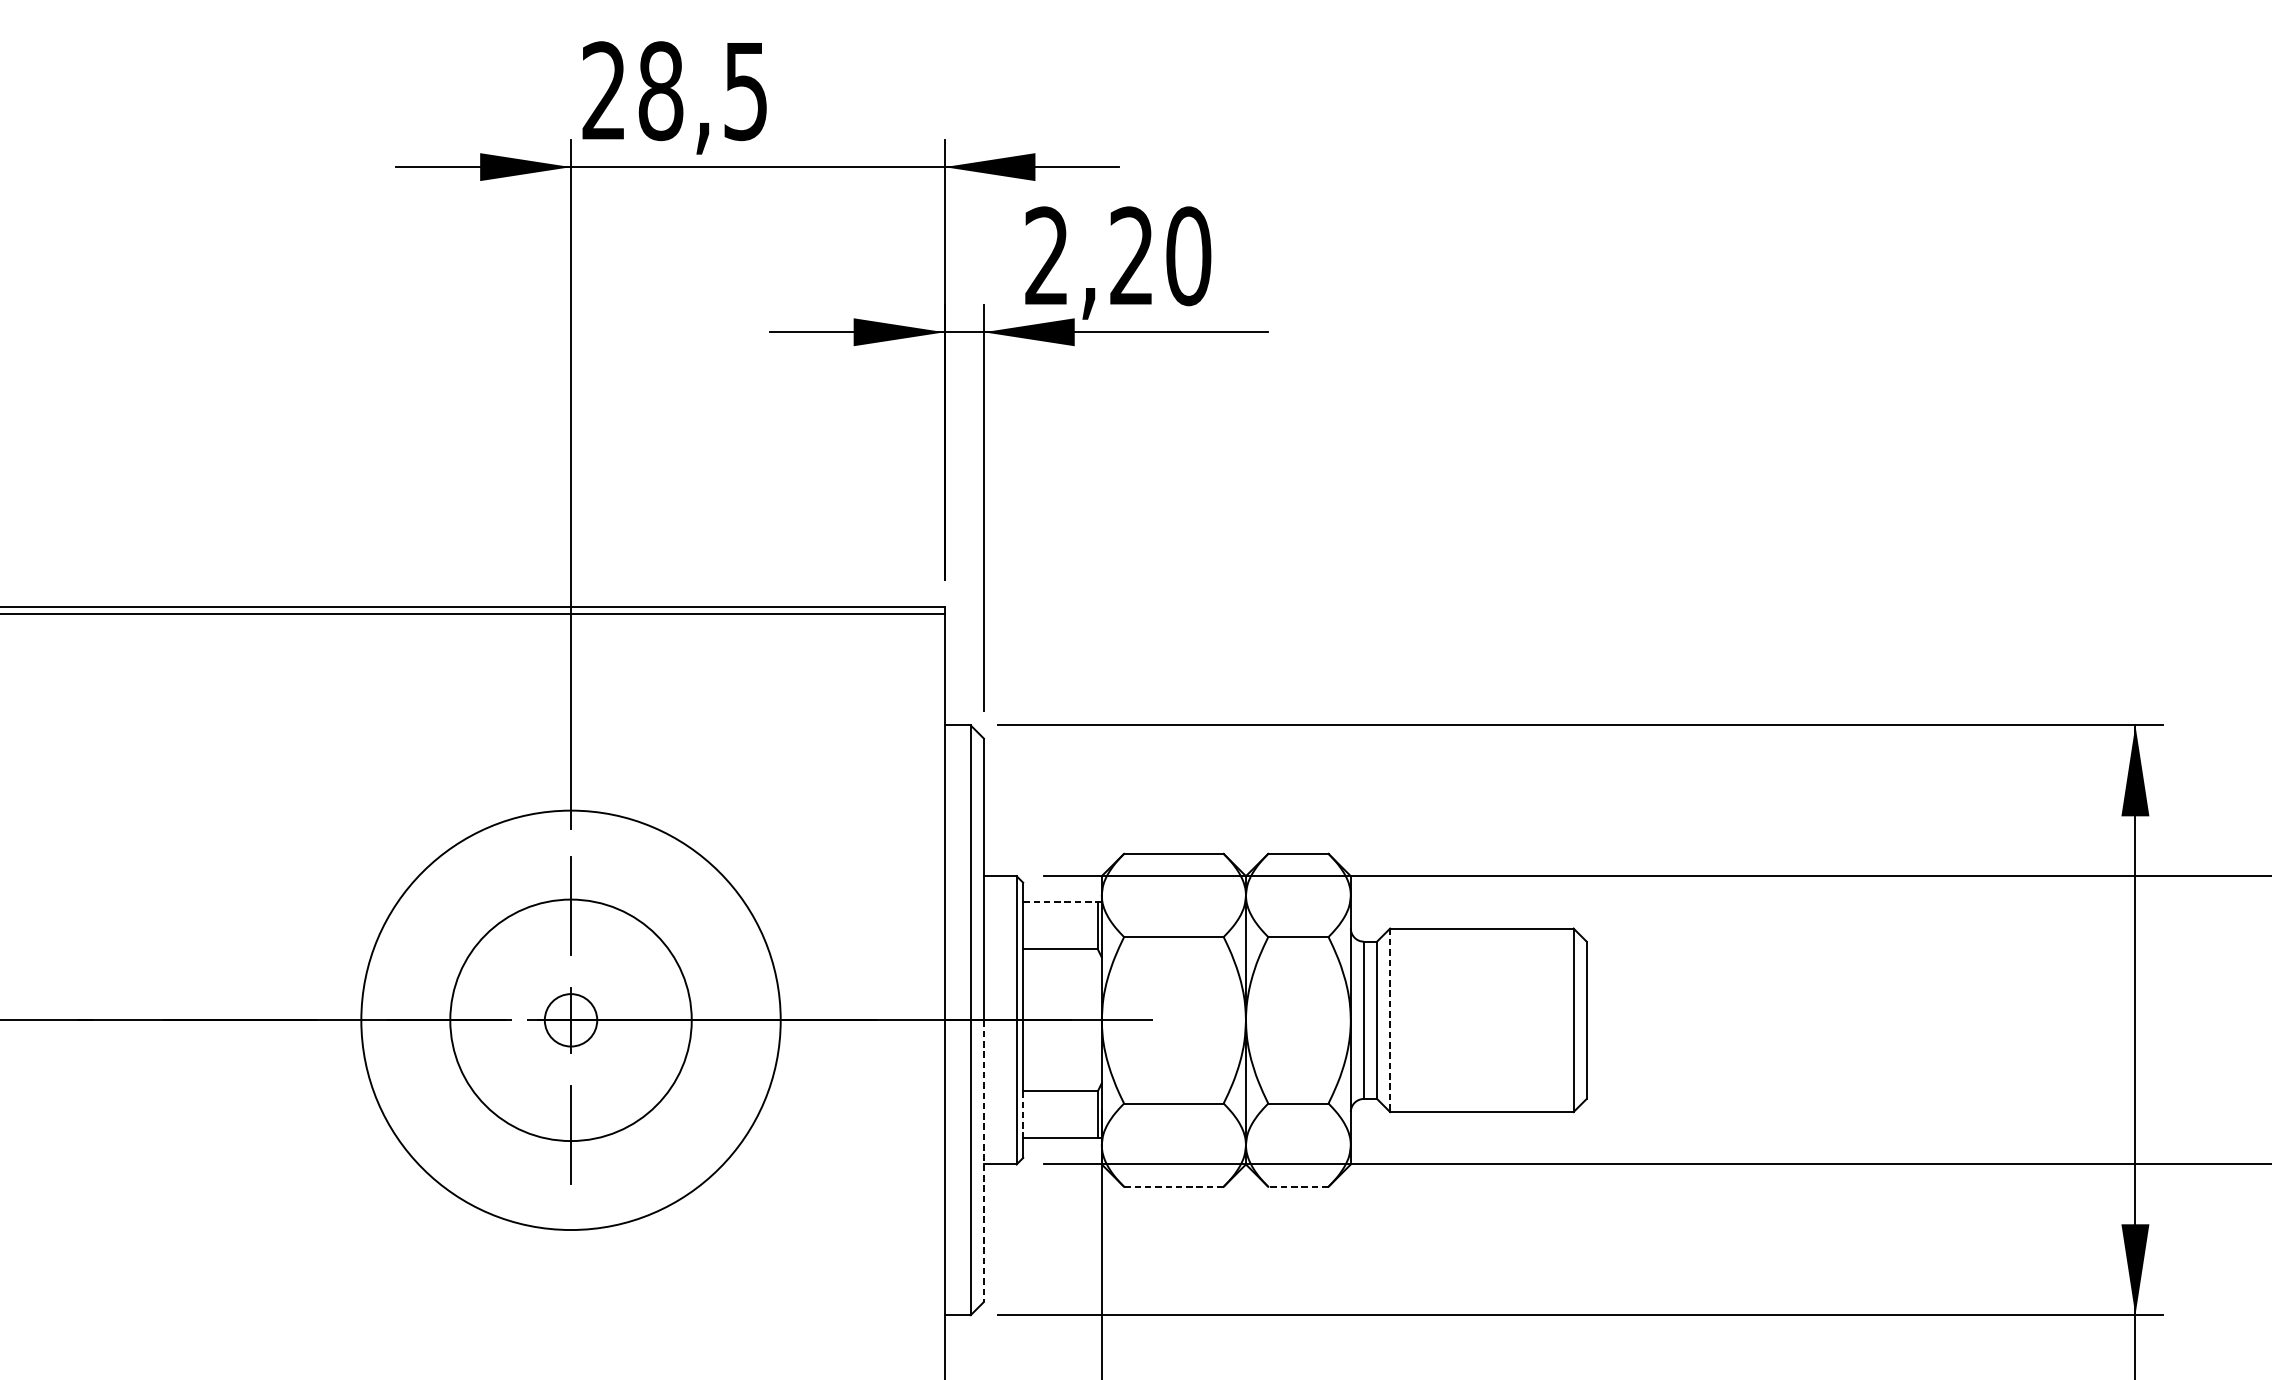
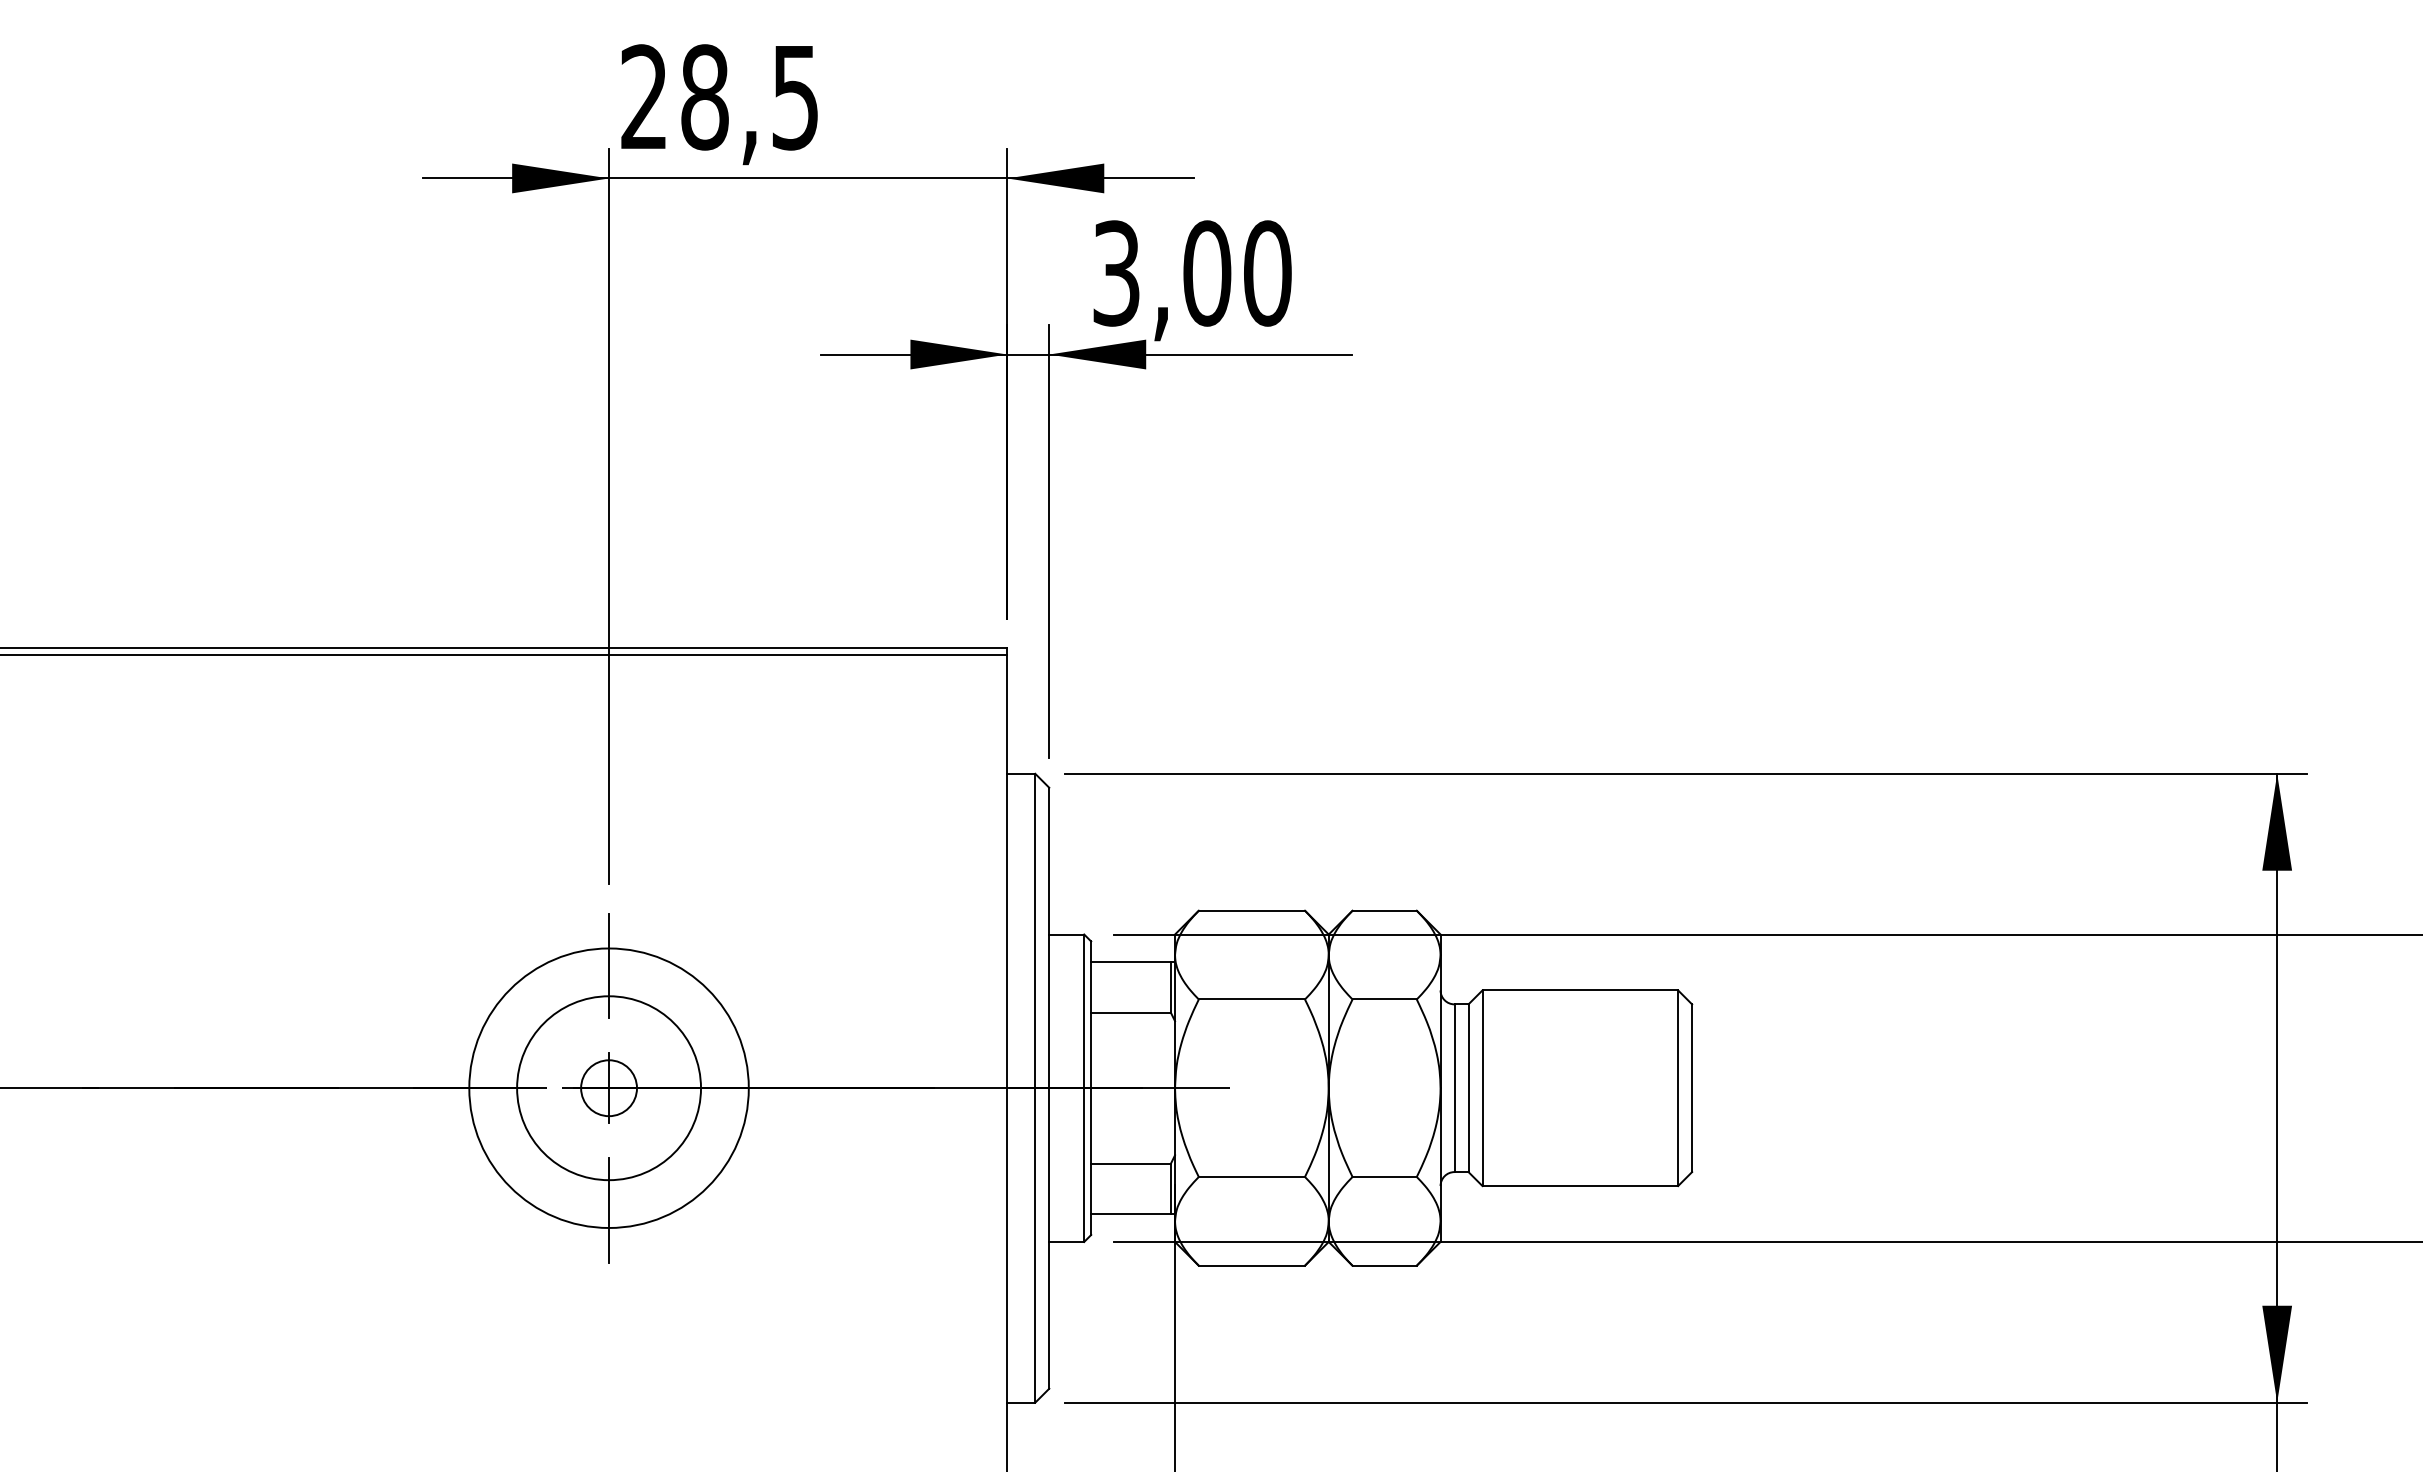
text: (1090, 256) -> (1162, 273), 2,20 -> 3,00
line: (1060, 902) -> (1131, 962), dashed -> solid
circle: (570, 1019) -> (608, 1087), size x0.62
circle: (571, 1020) -> (609, 1088), size x0.71
line: (1390, 1020) -> (1482, 1088), dashed -> solid
line: (1023, 1115) -> (1091, 1189), dashed -> solid
line: (984, 1161) -> (1049, 1238), dashed -> solid
line: (1173, 1186) -> (1251, 1265), dashed -> solid
line: (1298, 1186) -> (1384, 1265), dashed -> solid

